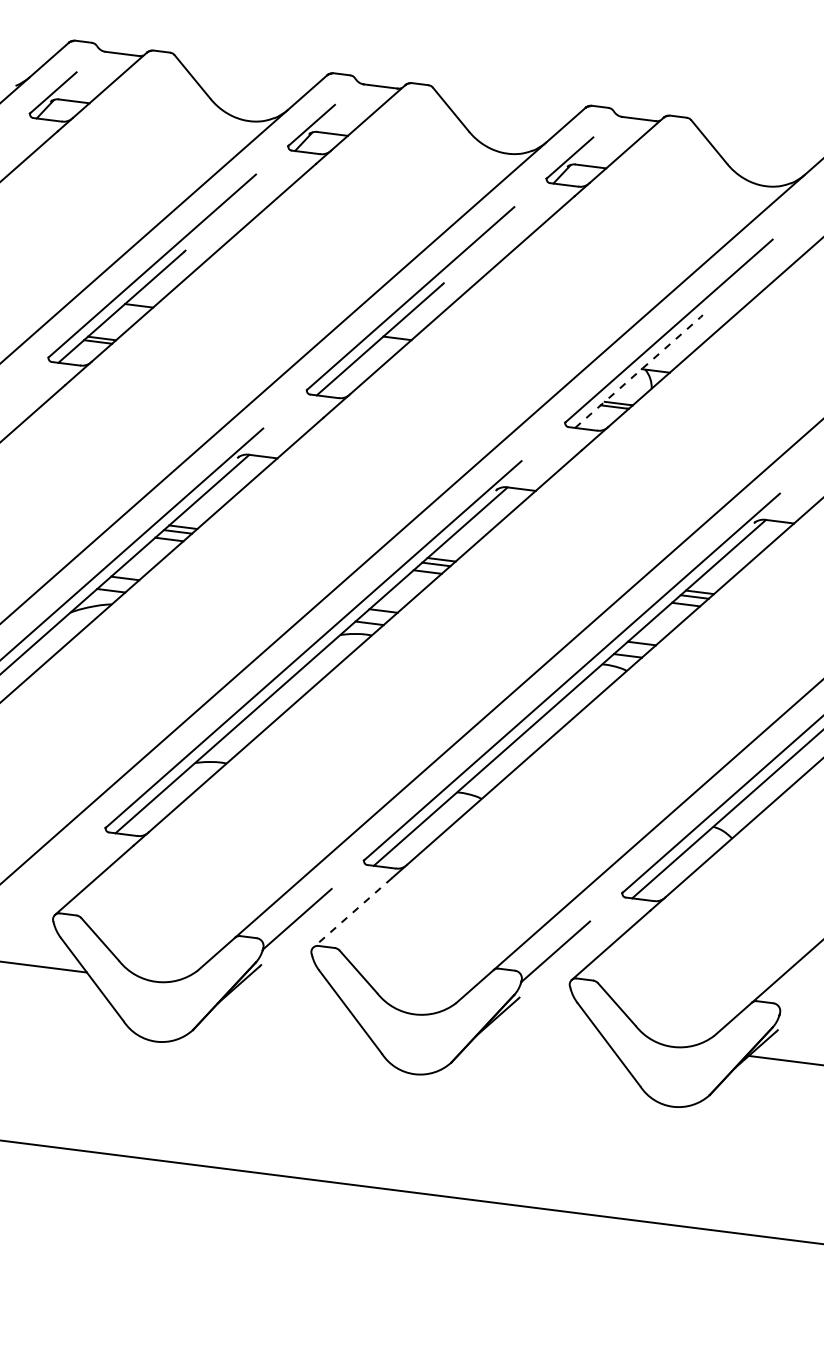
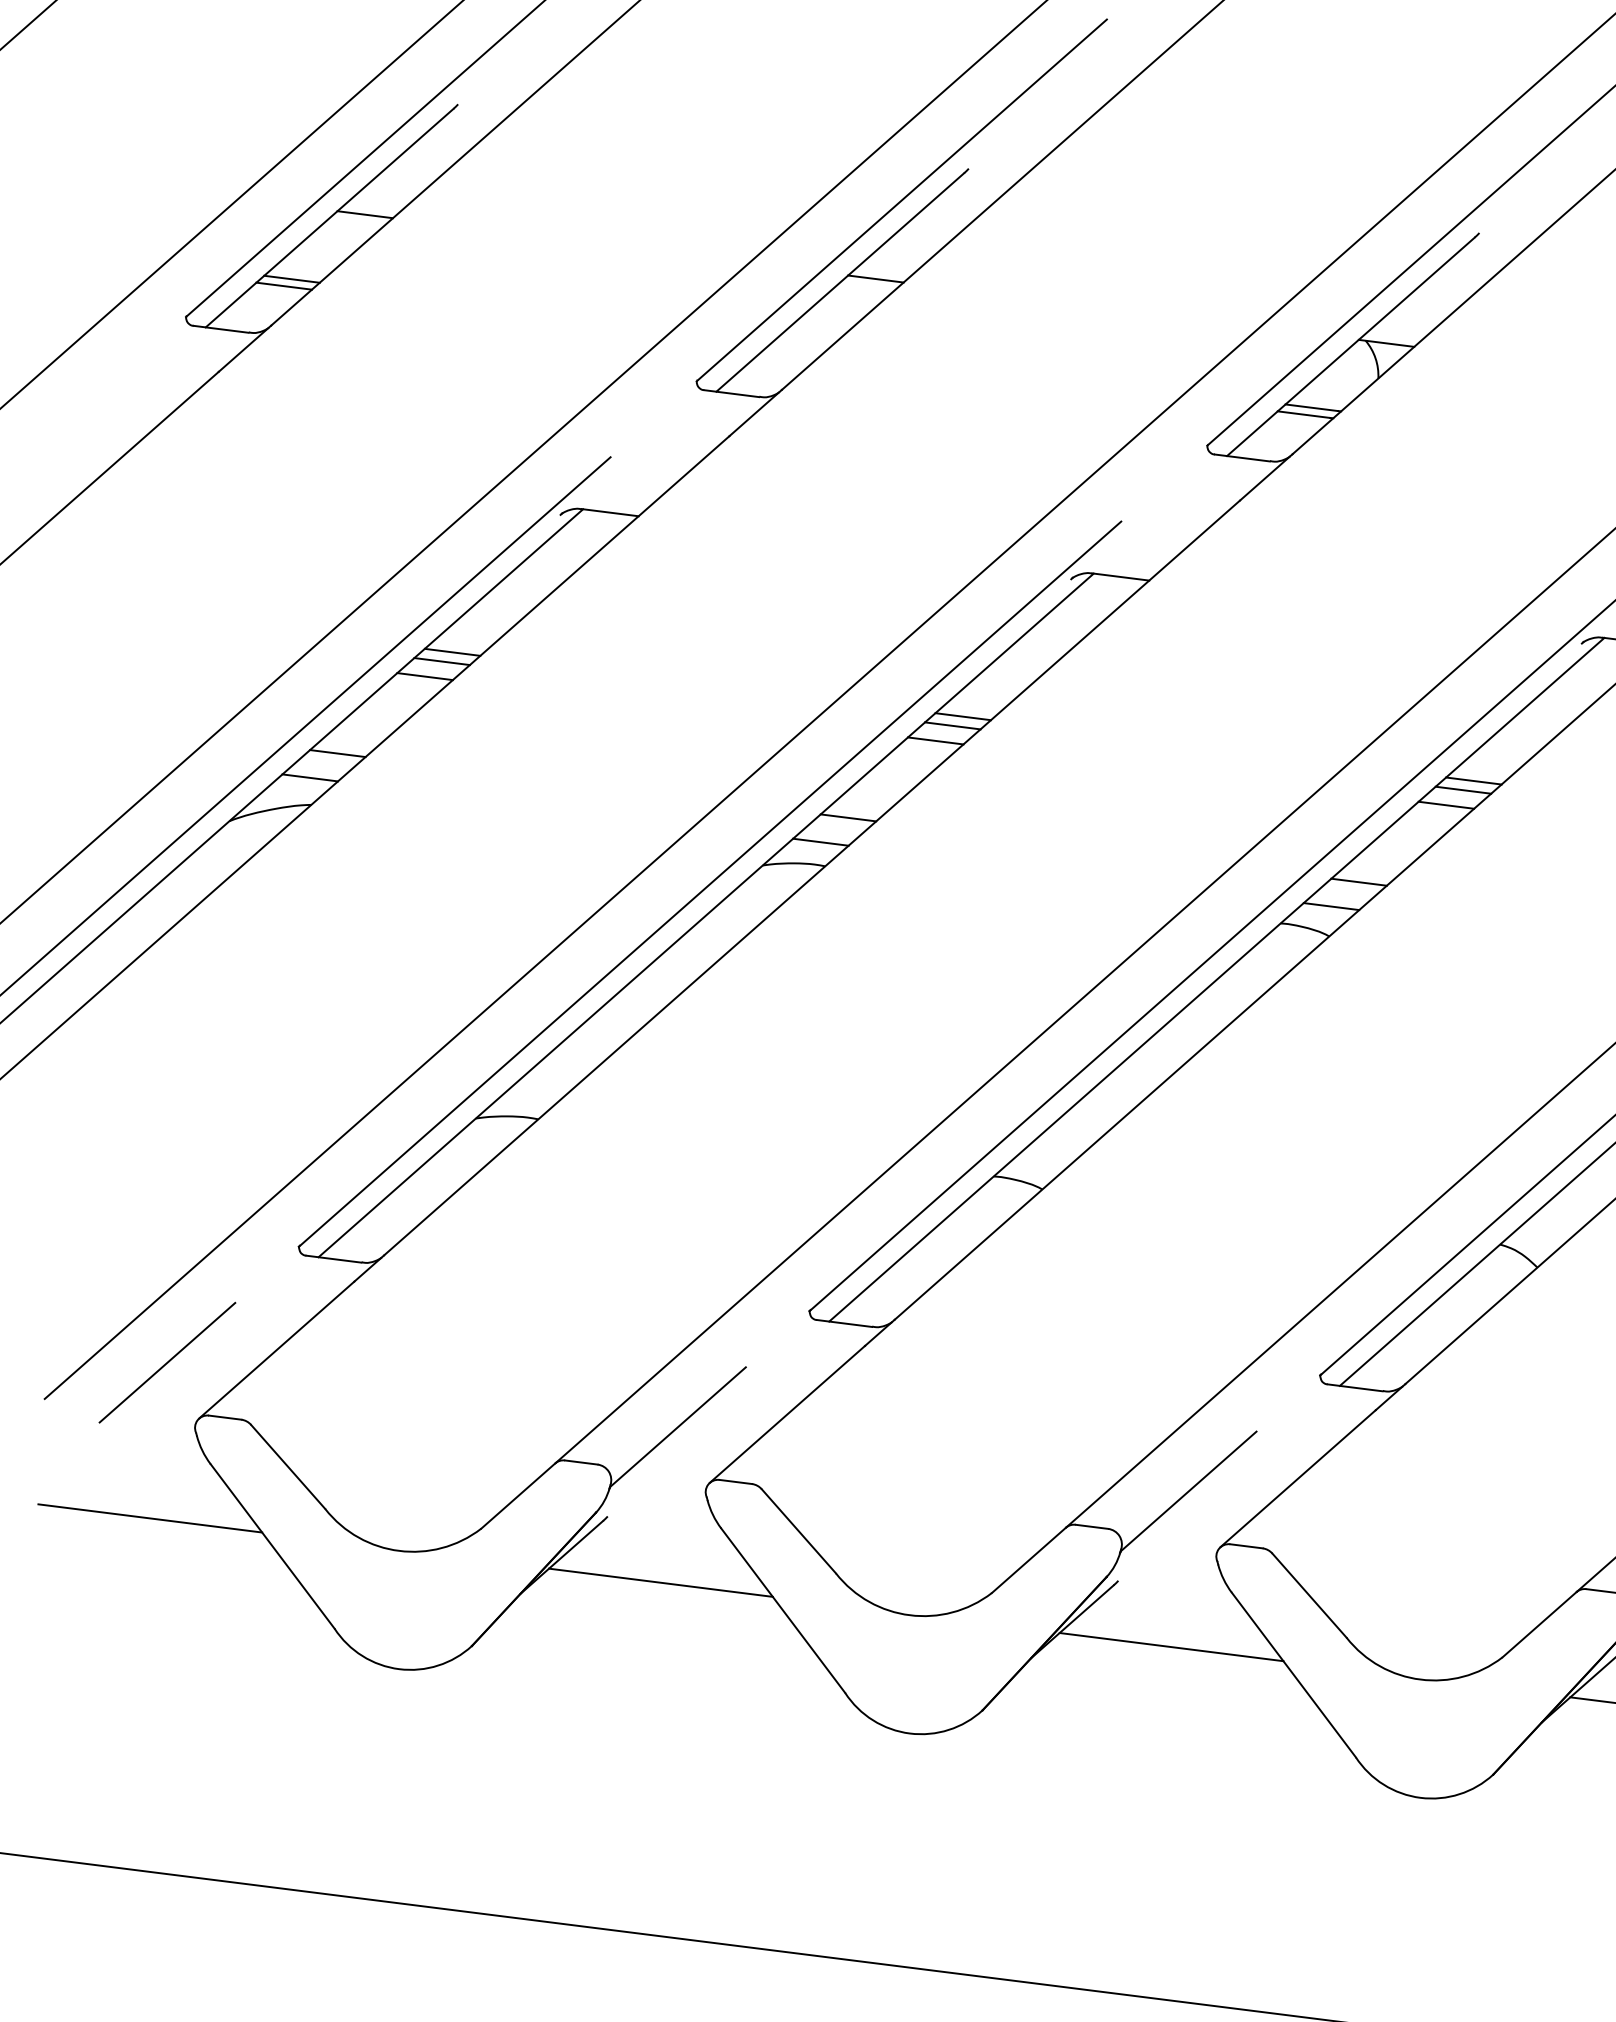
line: (637, 372) -> (1350, 346), dashed -> solid
line: (38, 886) -> (166, 1362), added
line: (352, 913) -> (787, 1415), dashed -> solid
line: (288, 997) -> (660, 1581), added
line: (546, 1030) -> (1170, 1647), added

